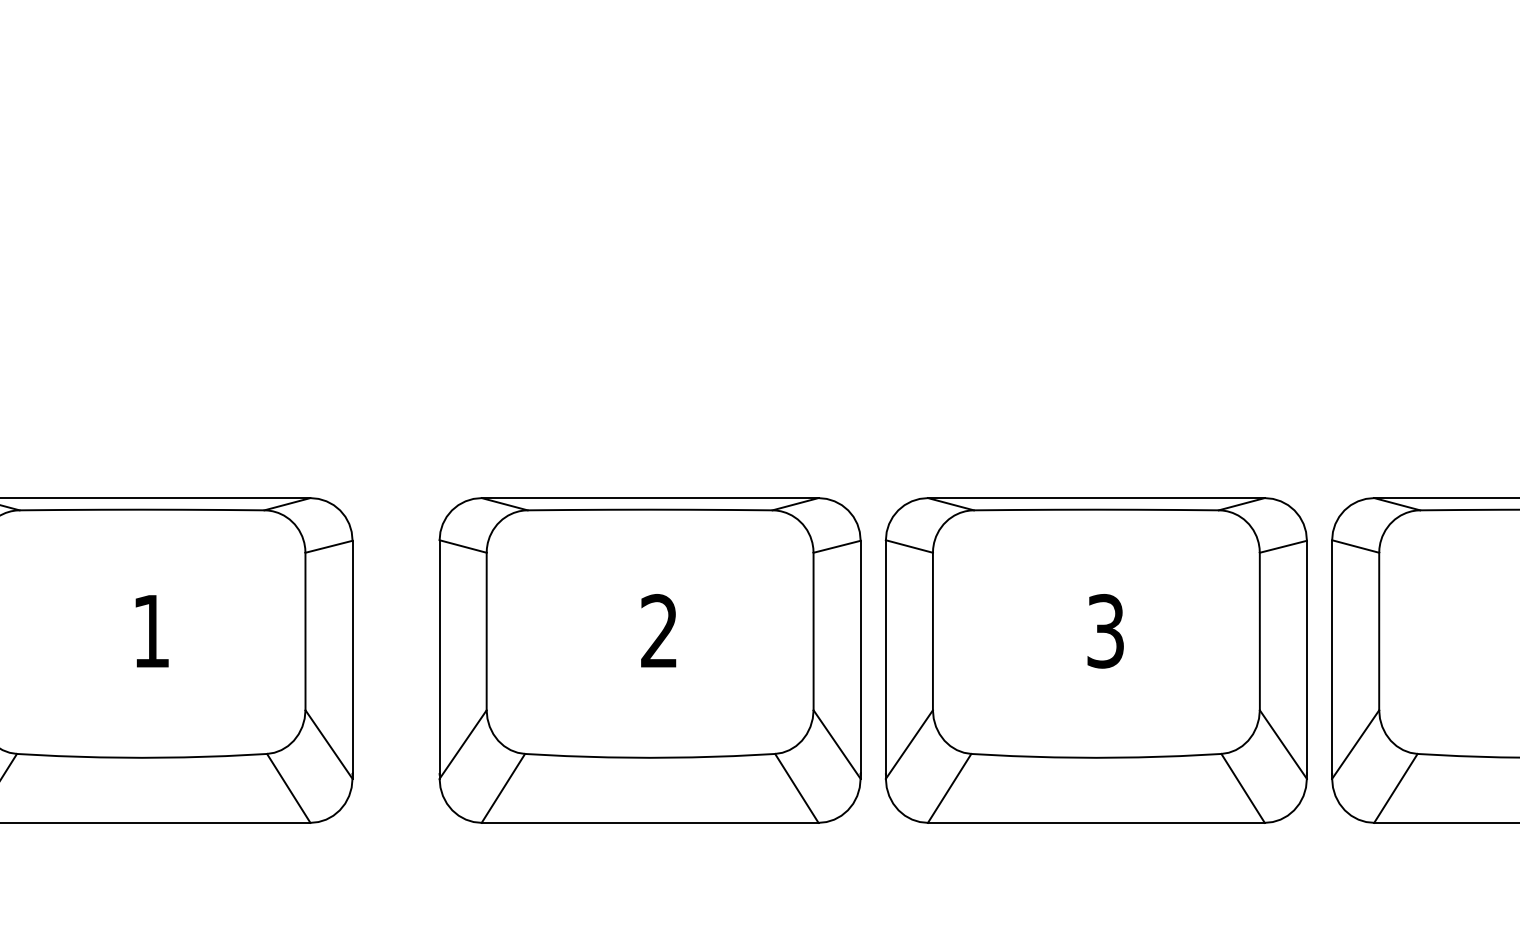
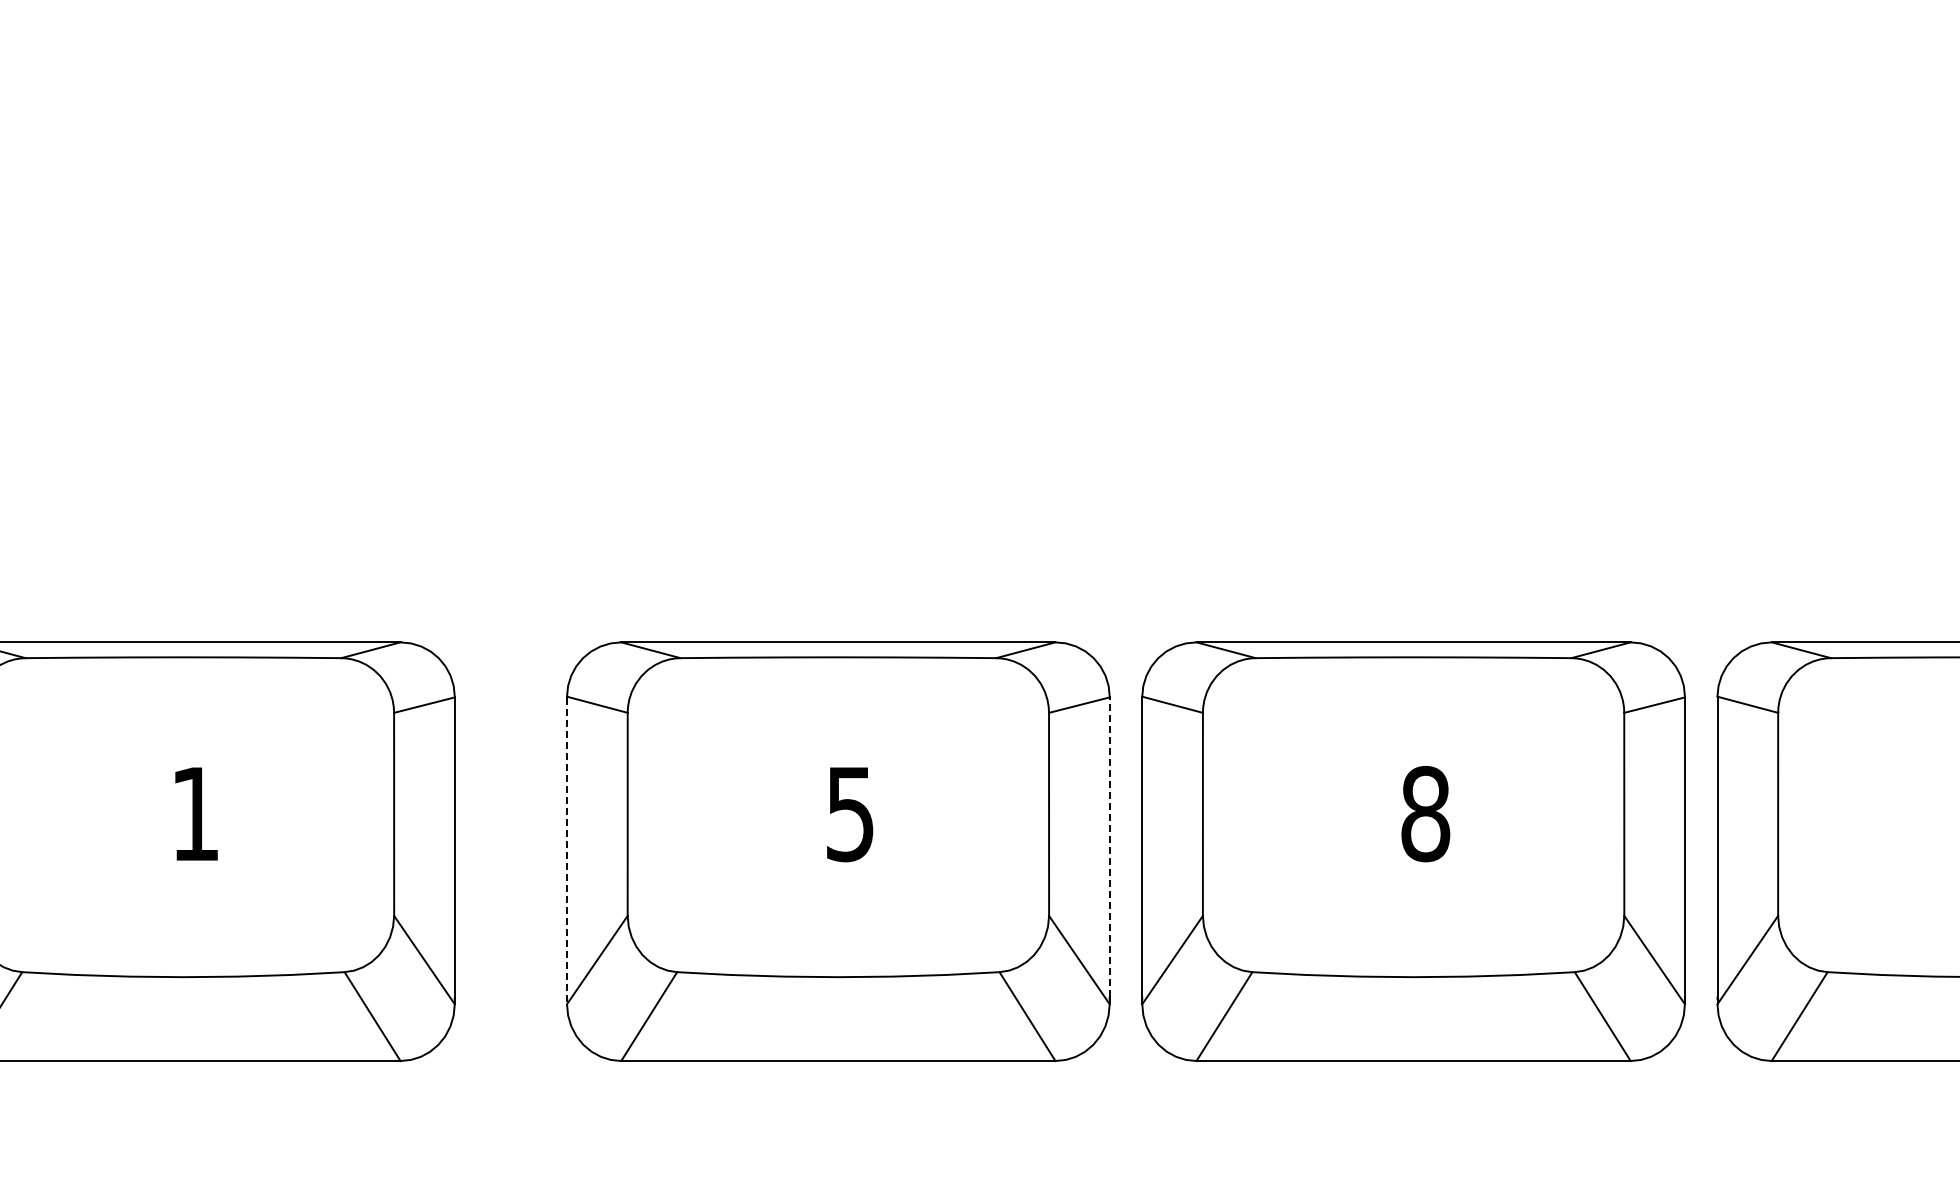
text: (658, 630) -> (849, 813), 2 -> 5
text: (1105, 631) -> (1425, 814), 3 -> 8
line: (860, 656) -> (1109, 846), solid -> dashed
line: (439, 660) -> (567, 851), solid -> dashed

